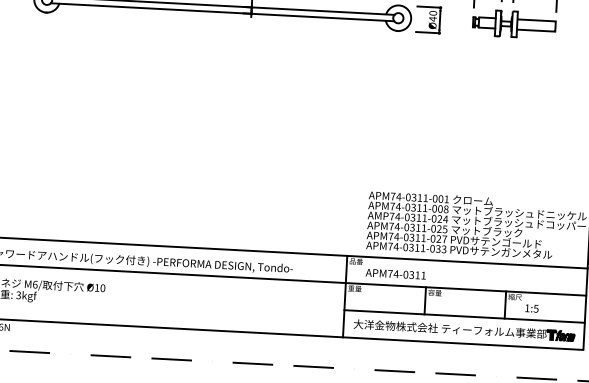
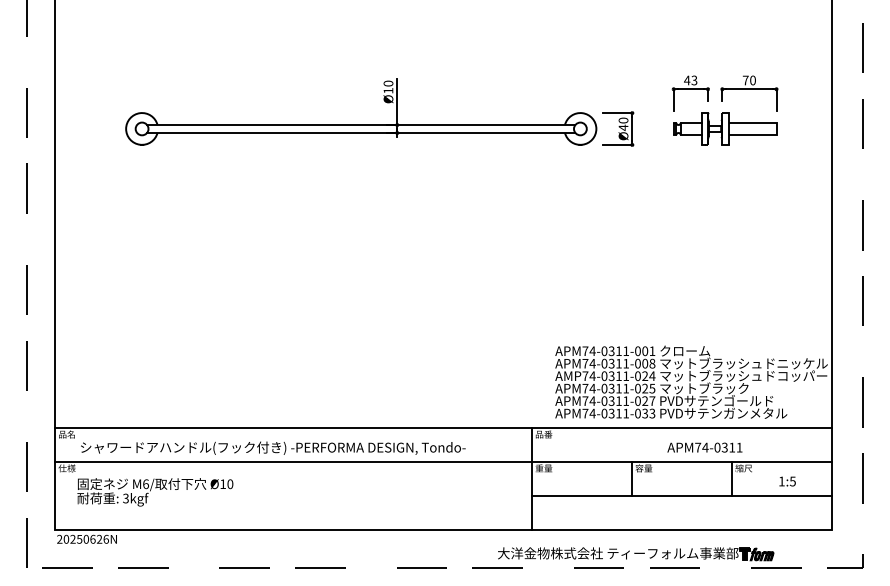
text: (395, 274) -> (704, 447), moved
text: (531, 308) -> (787, 481), moved
part: (464, 330) -> (636, 554), moved

